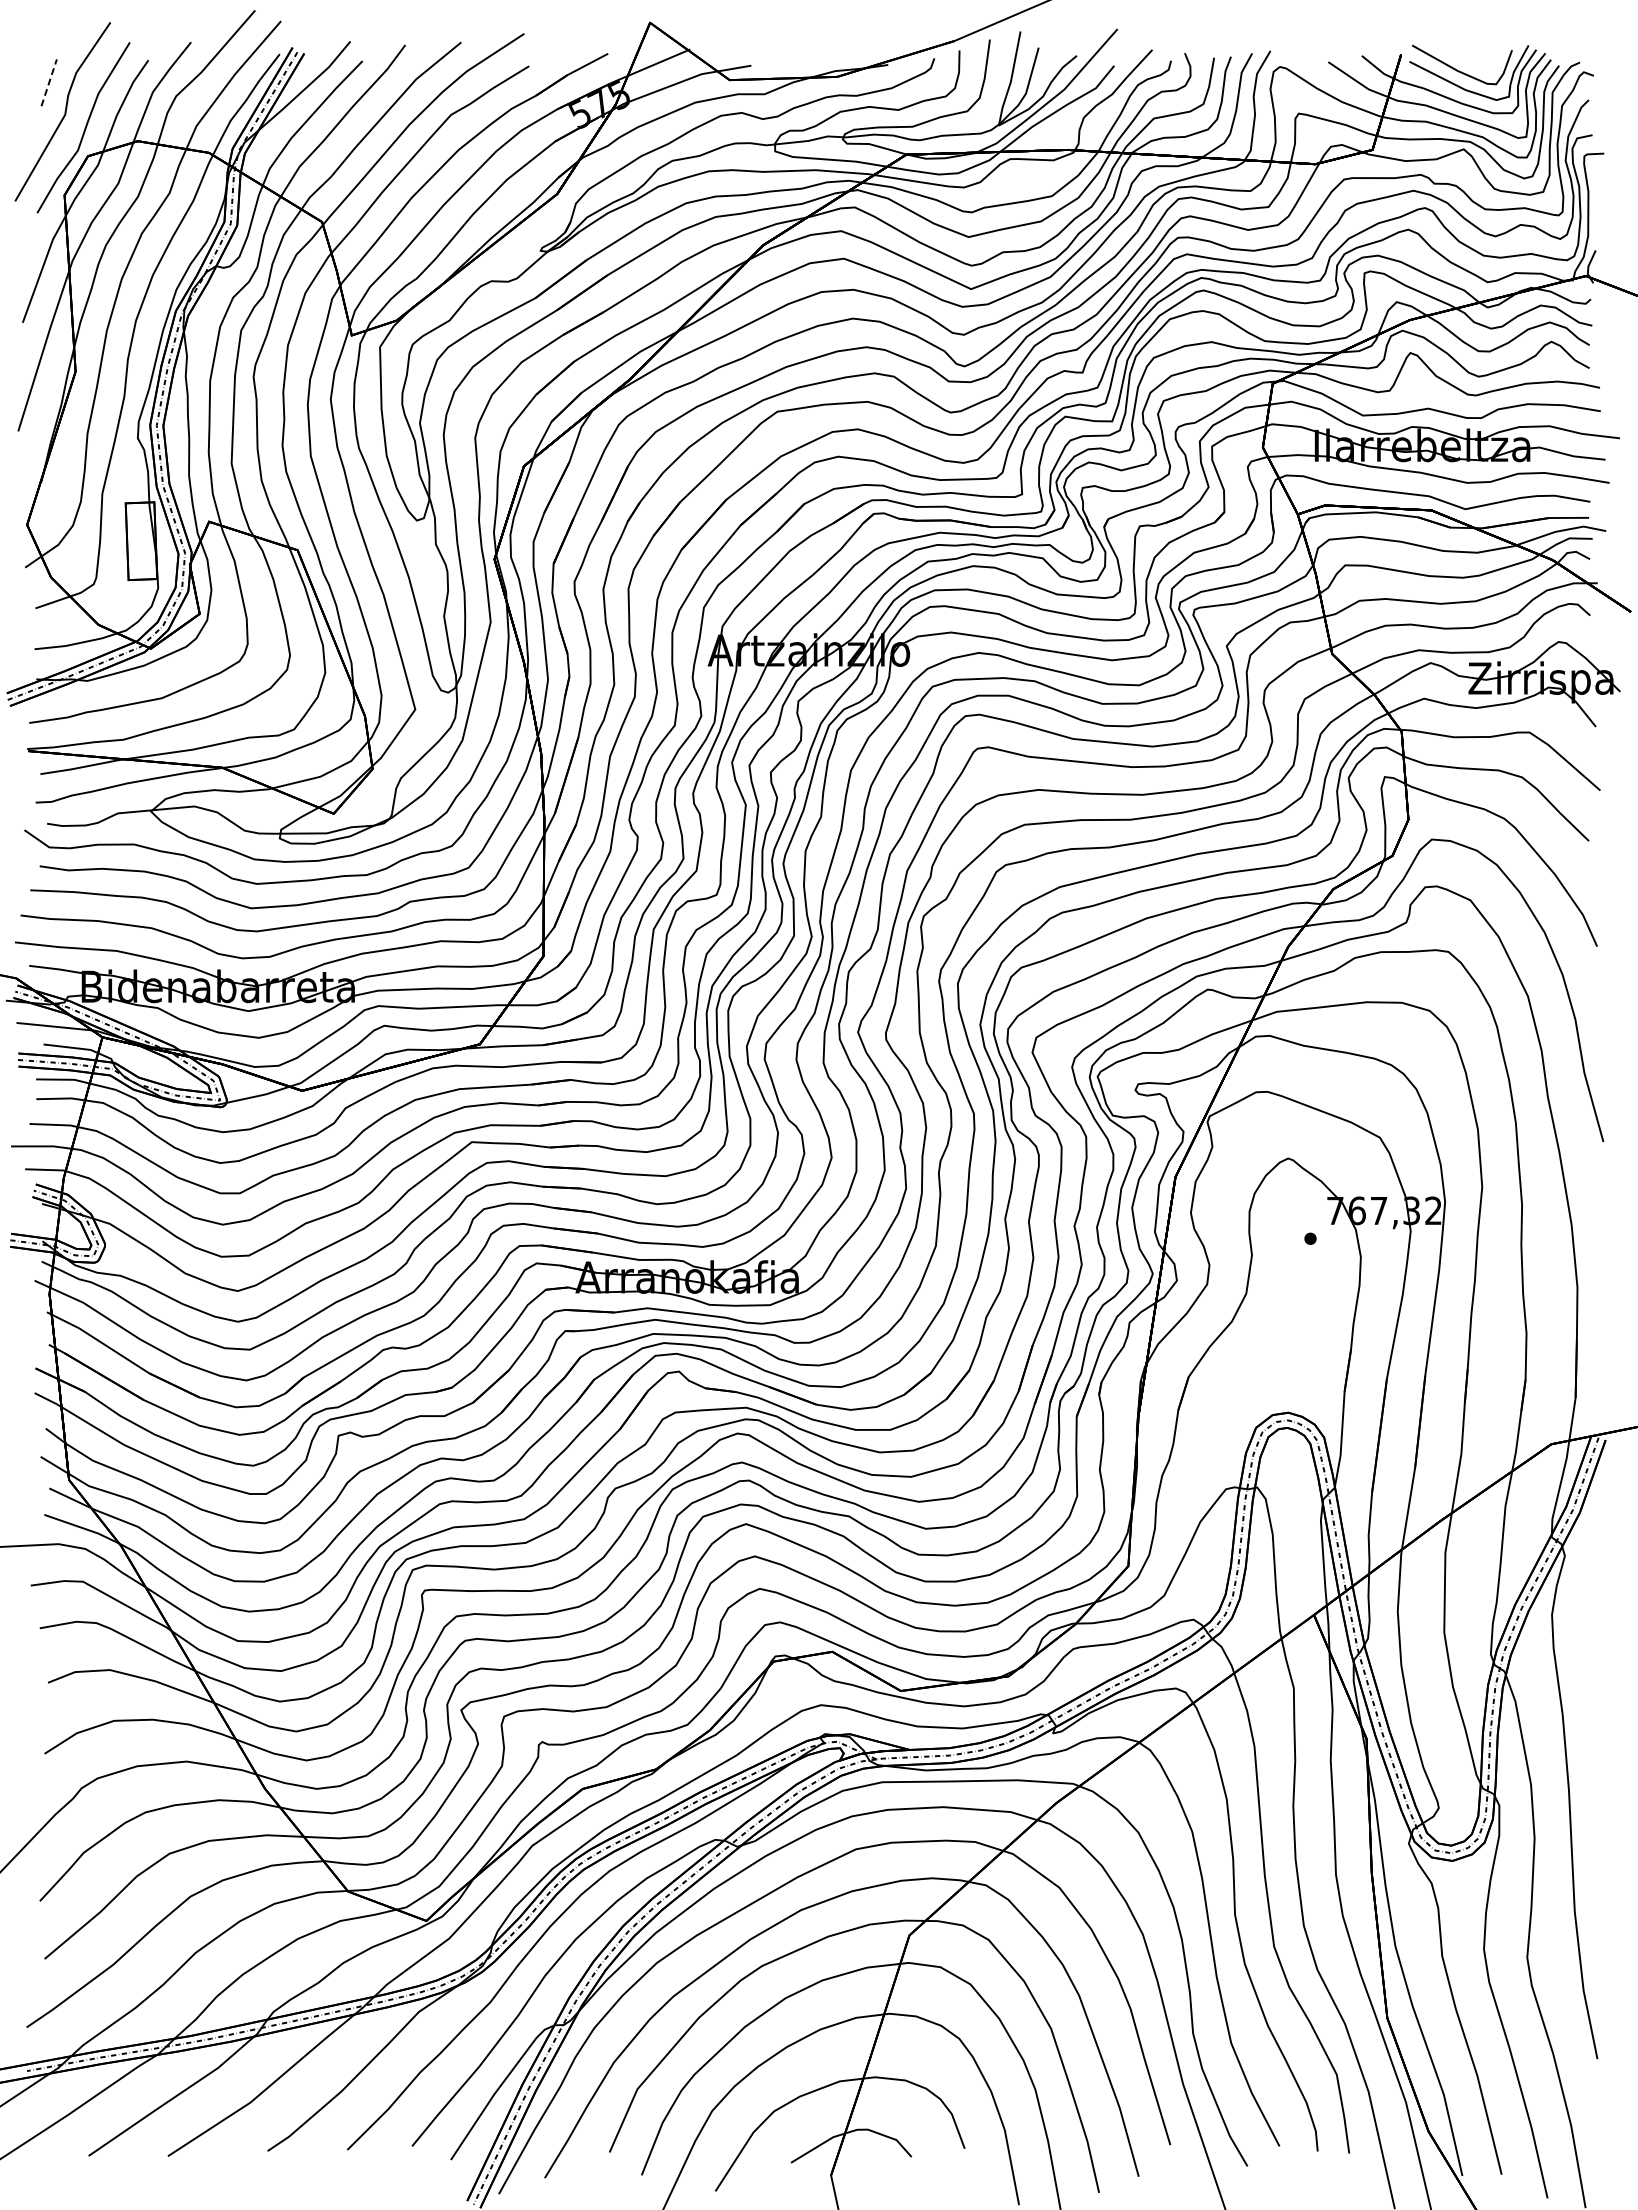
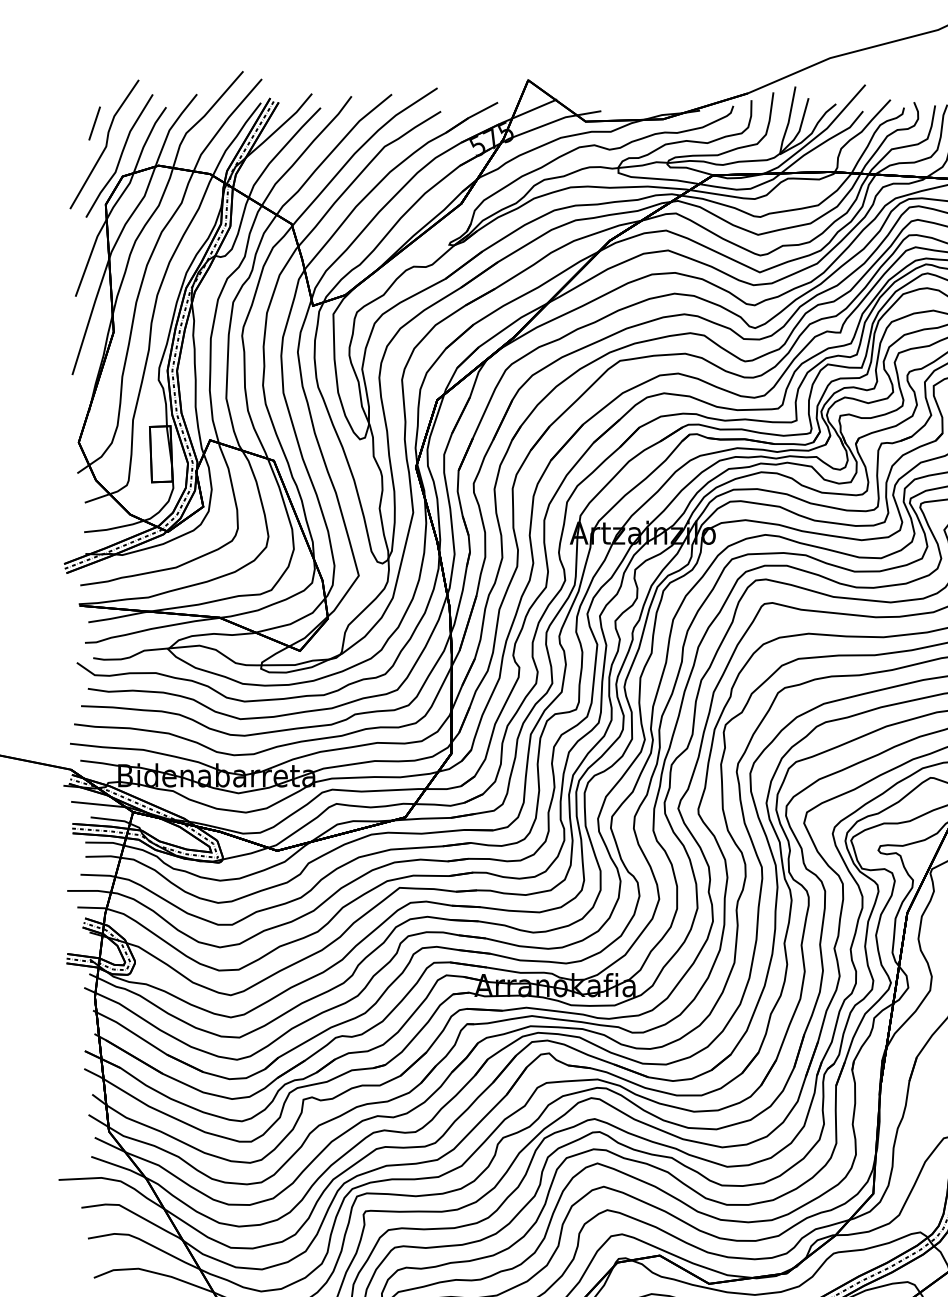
line: (49, 82) -> (94, 123), dashed -> solid

